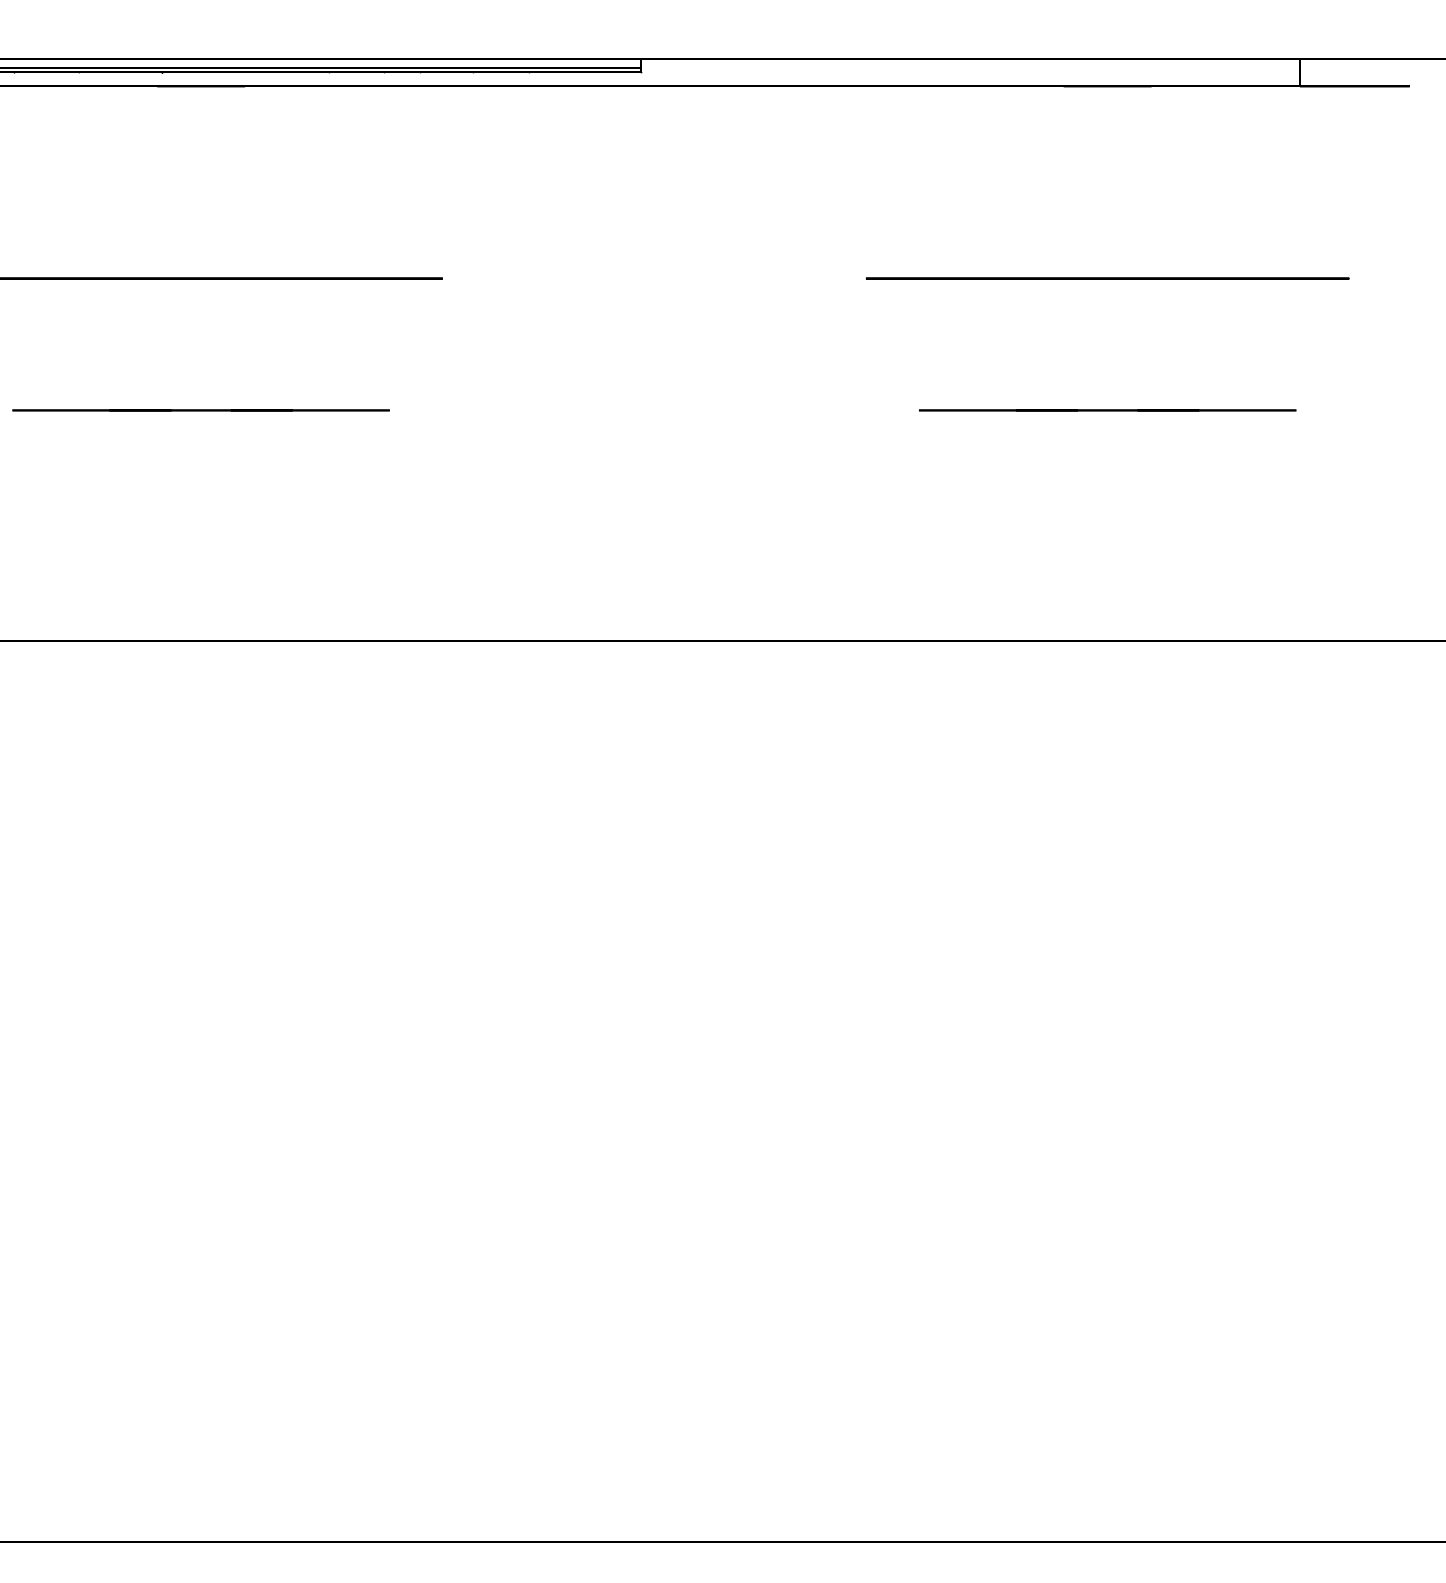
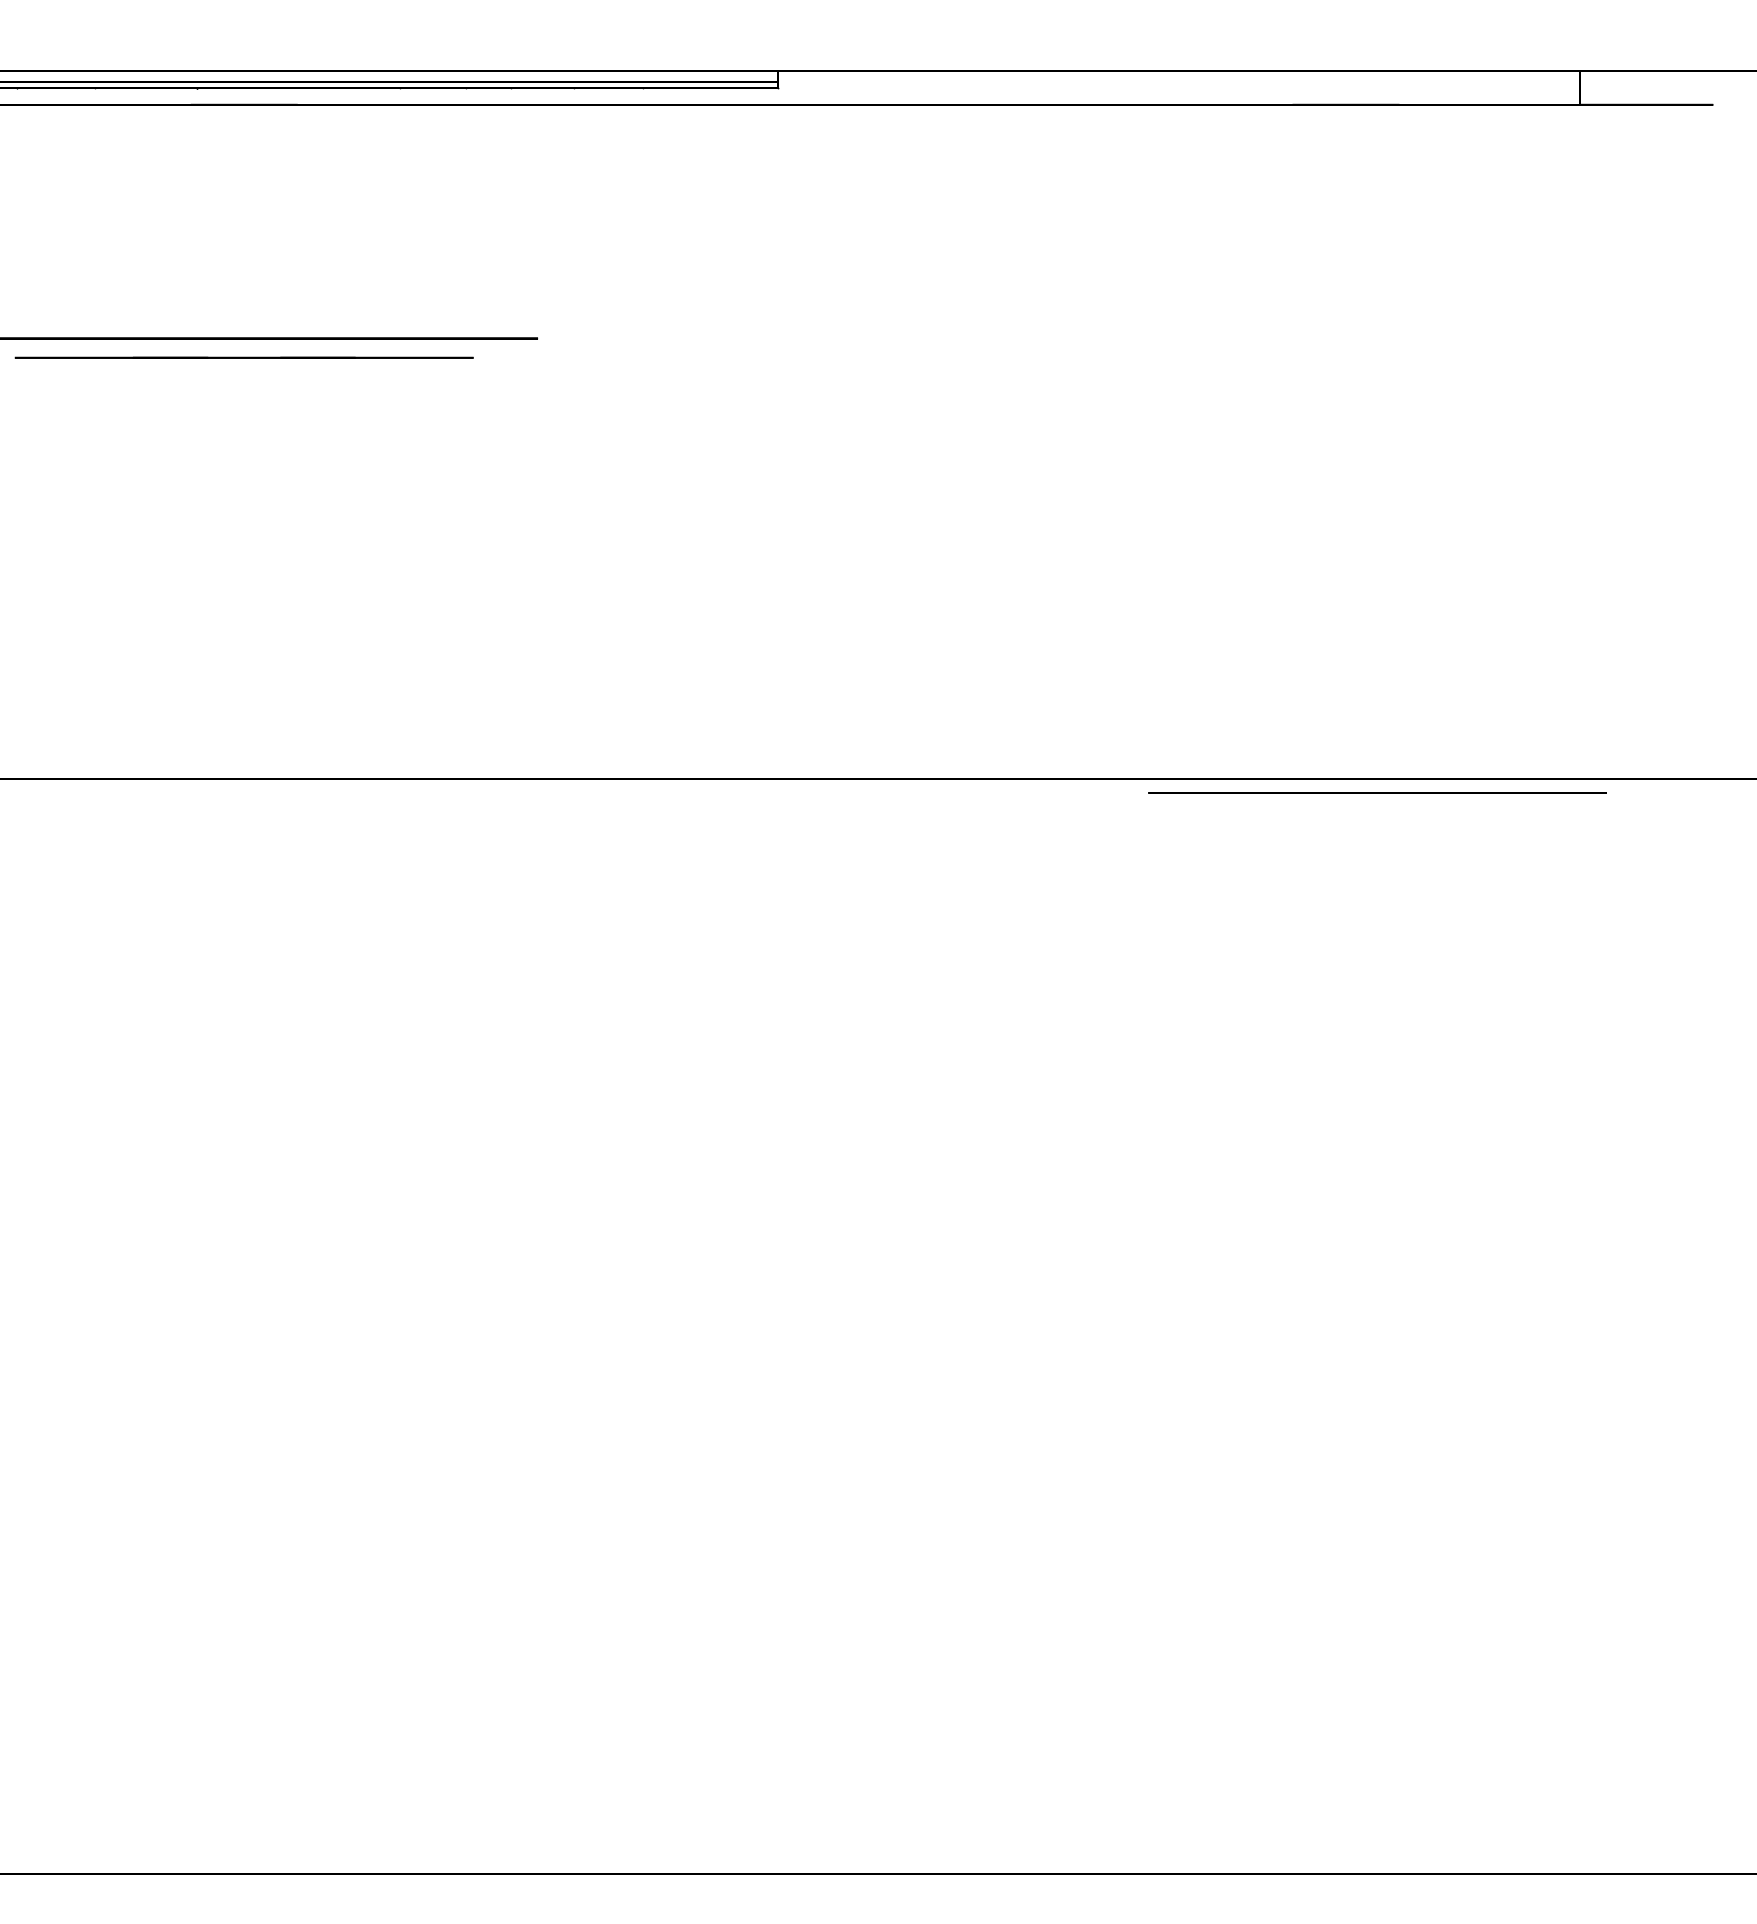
circle: (1107, 278) -> (1345, 338), removed
line: (200, 410) -> (243, 357), moved
line: (1107, 410) -> (1377, 793), moved

